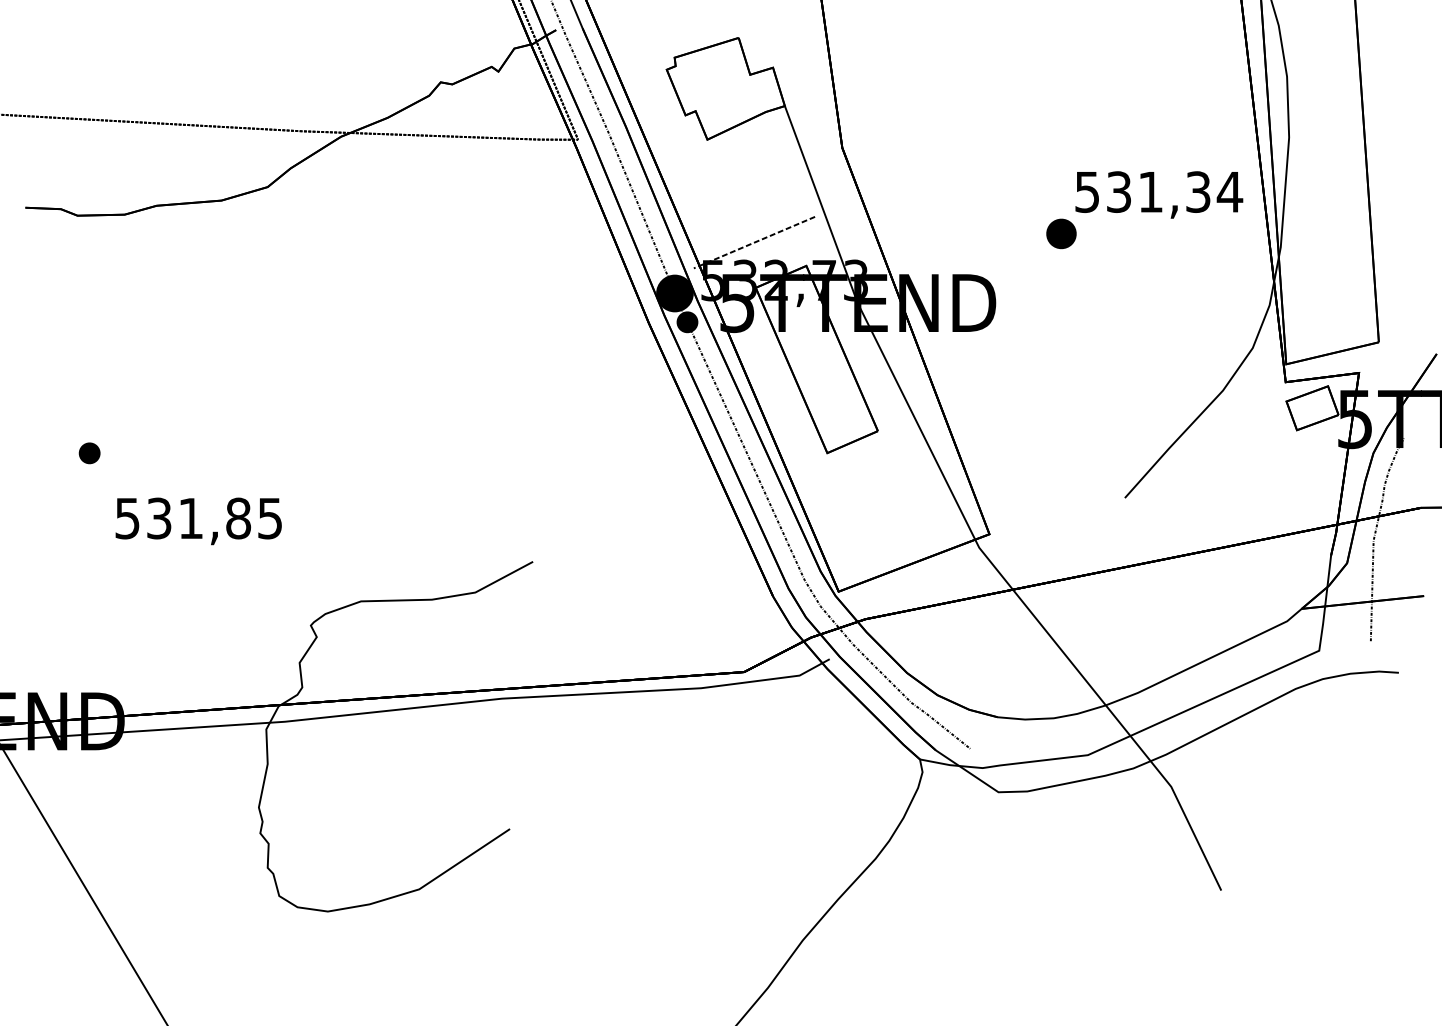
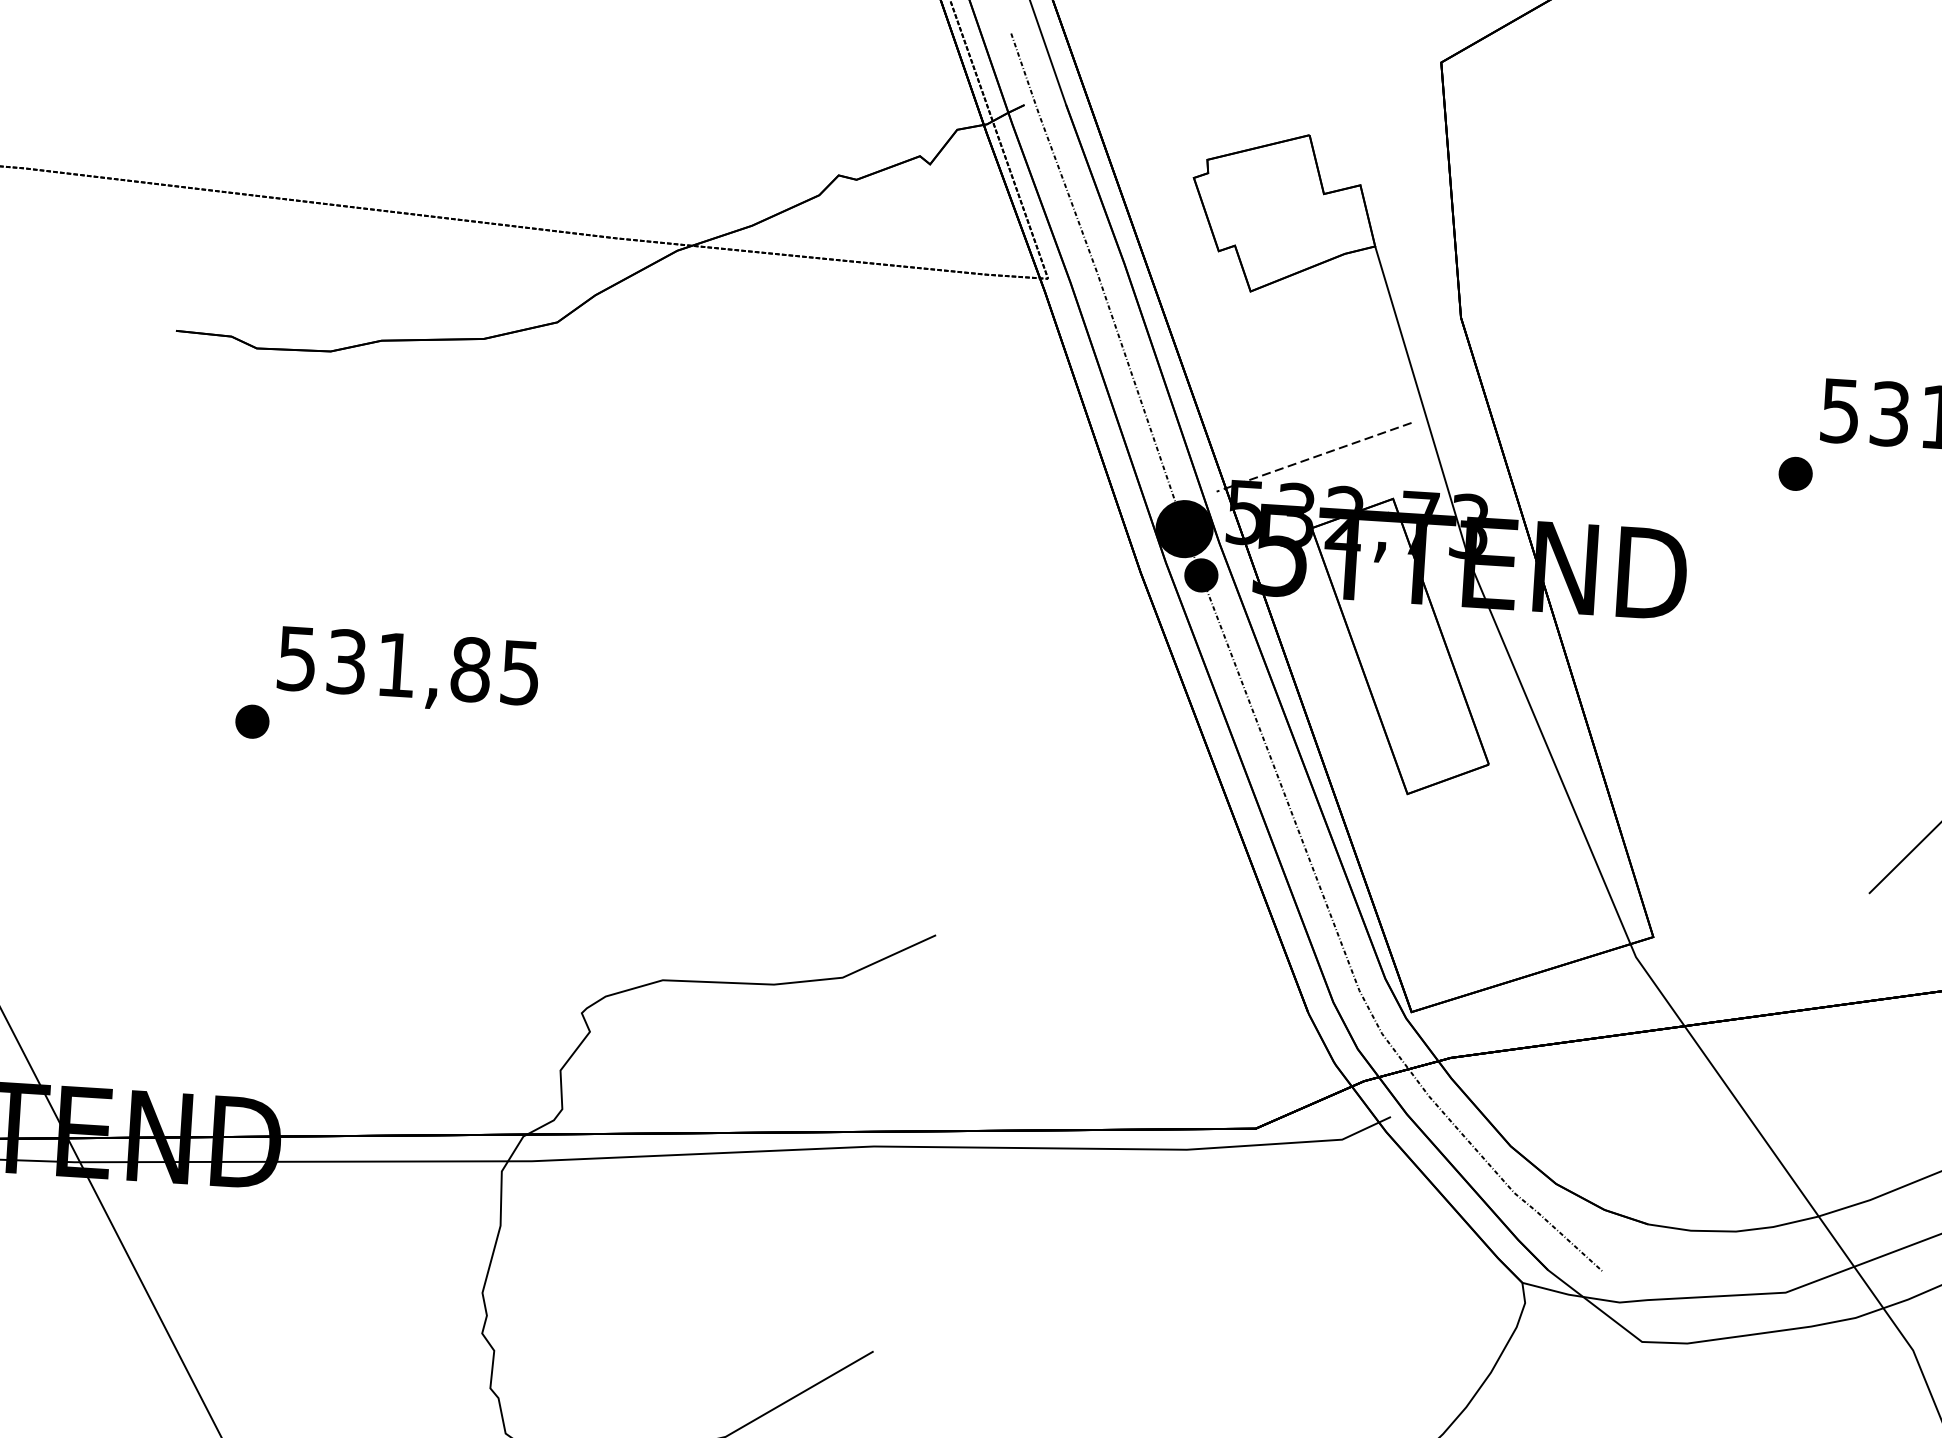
part: (1061, 233) -> (1795, 473), size x0.71
text: (198, 521) -> (407, 670), moved

